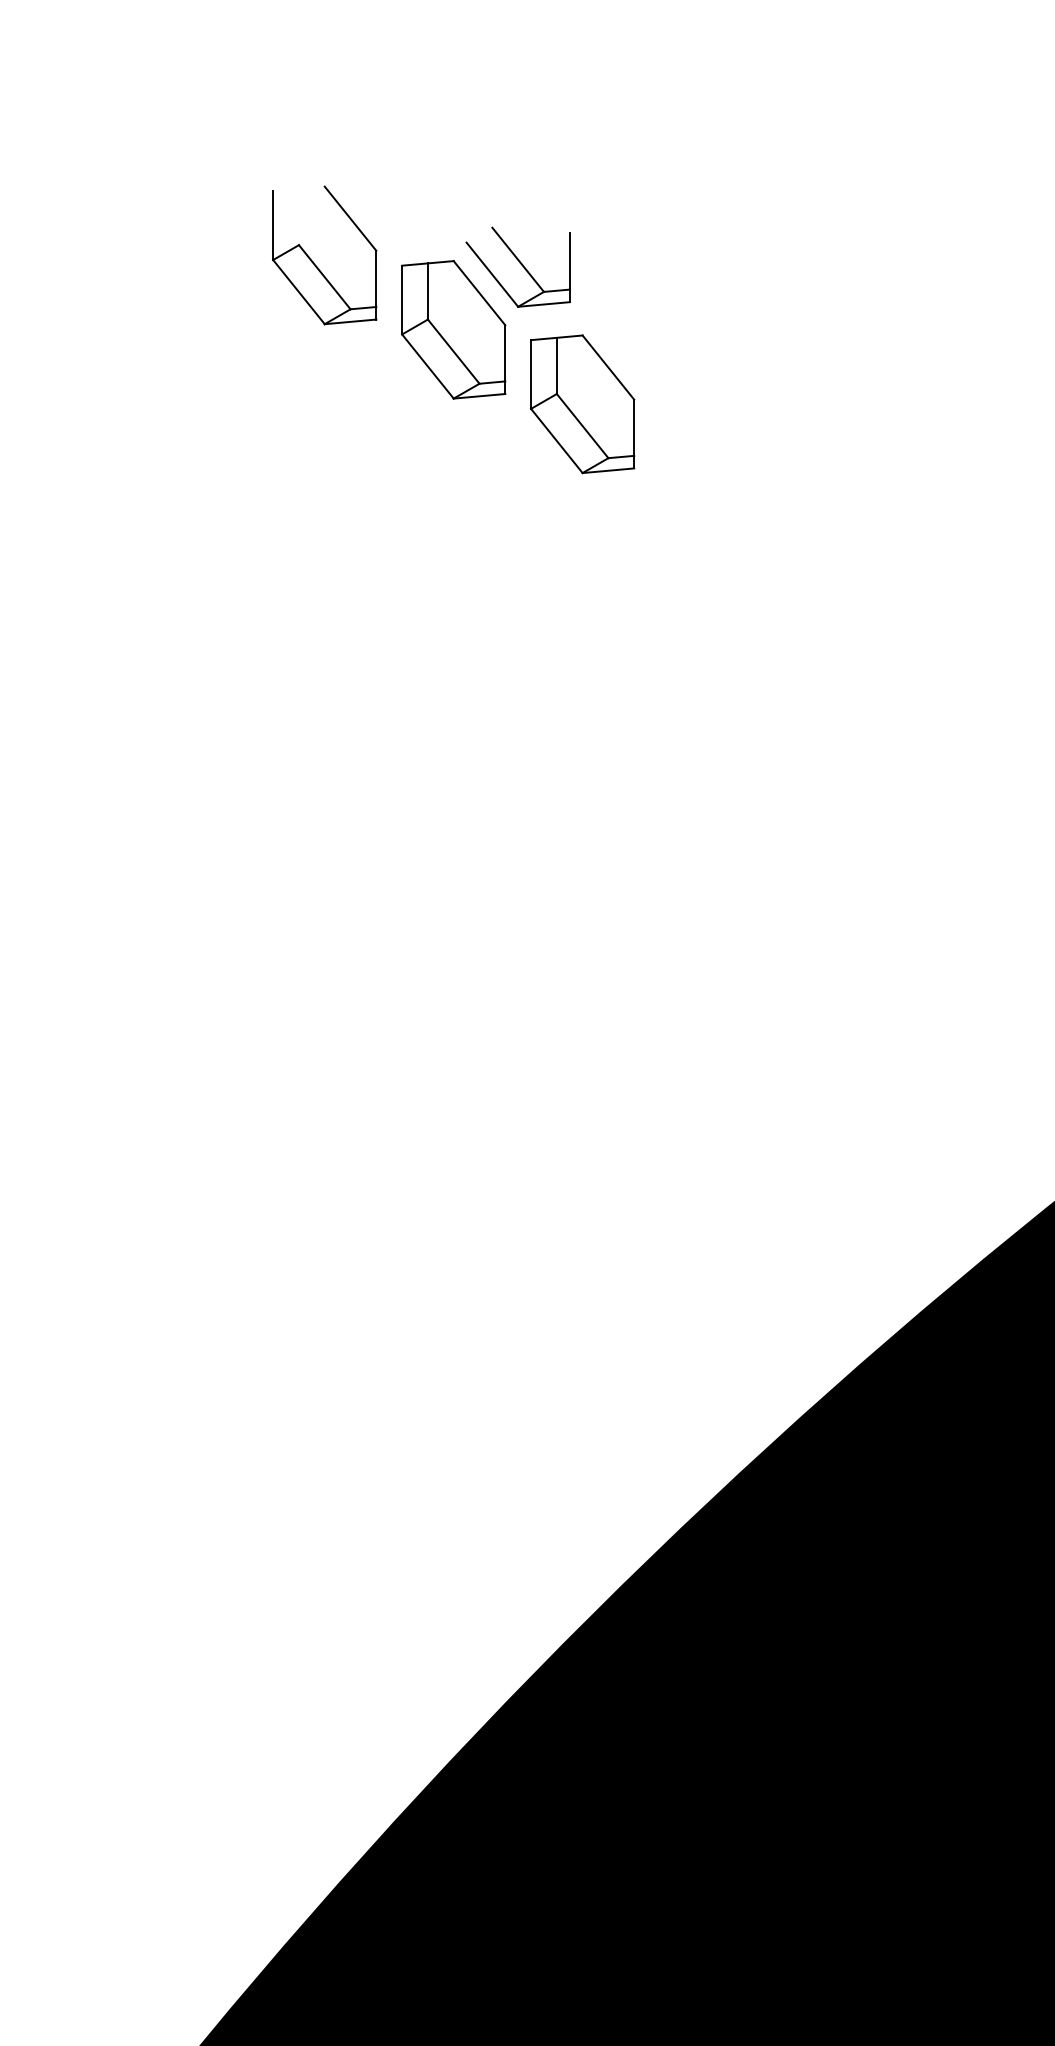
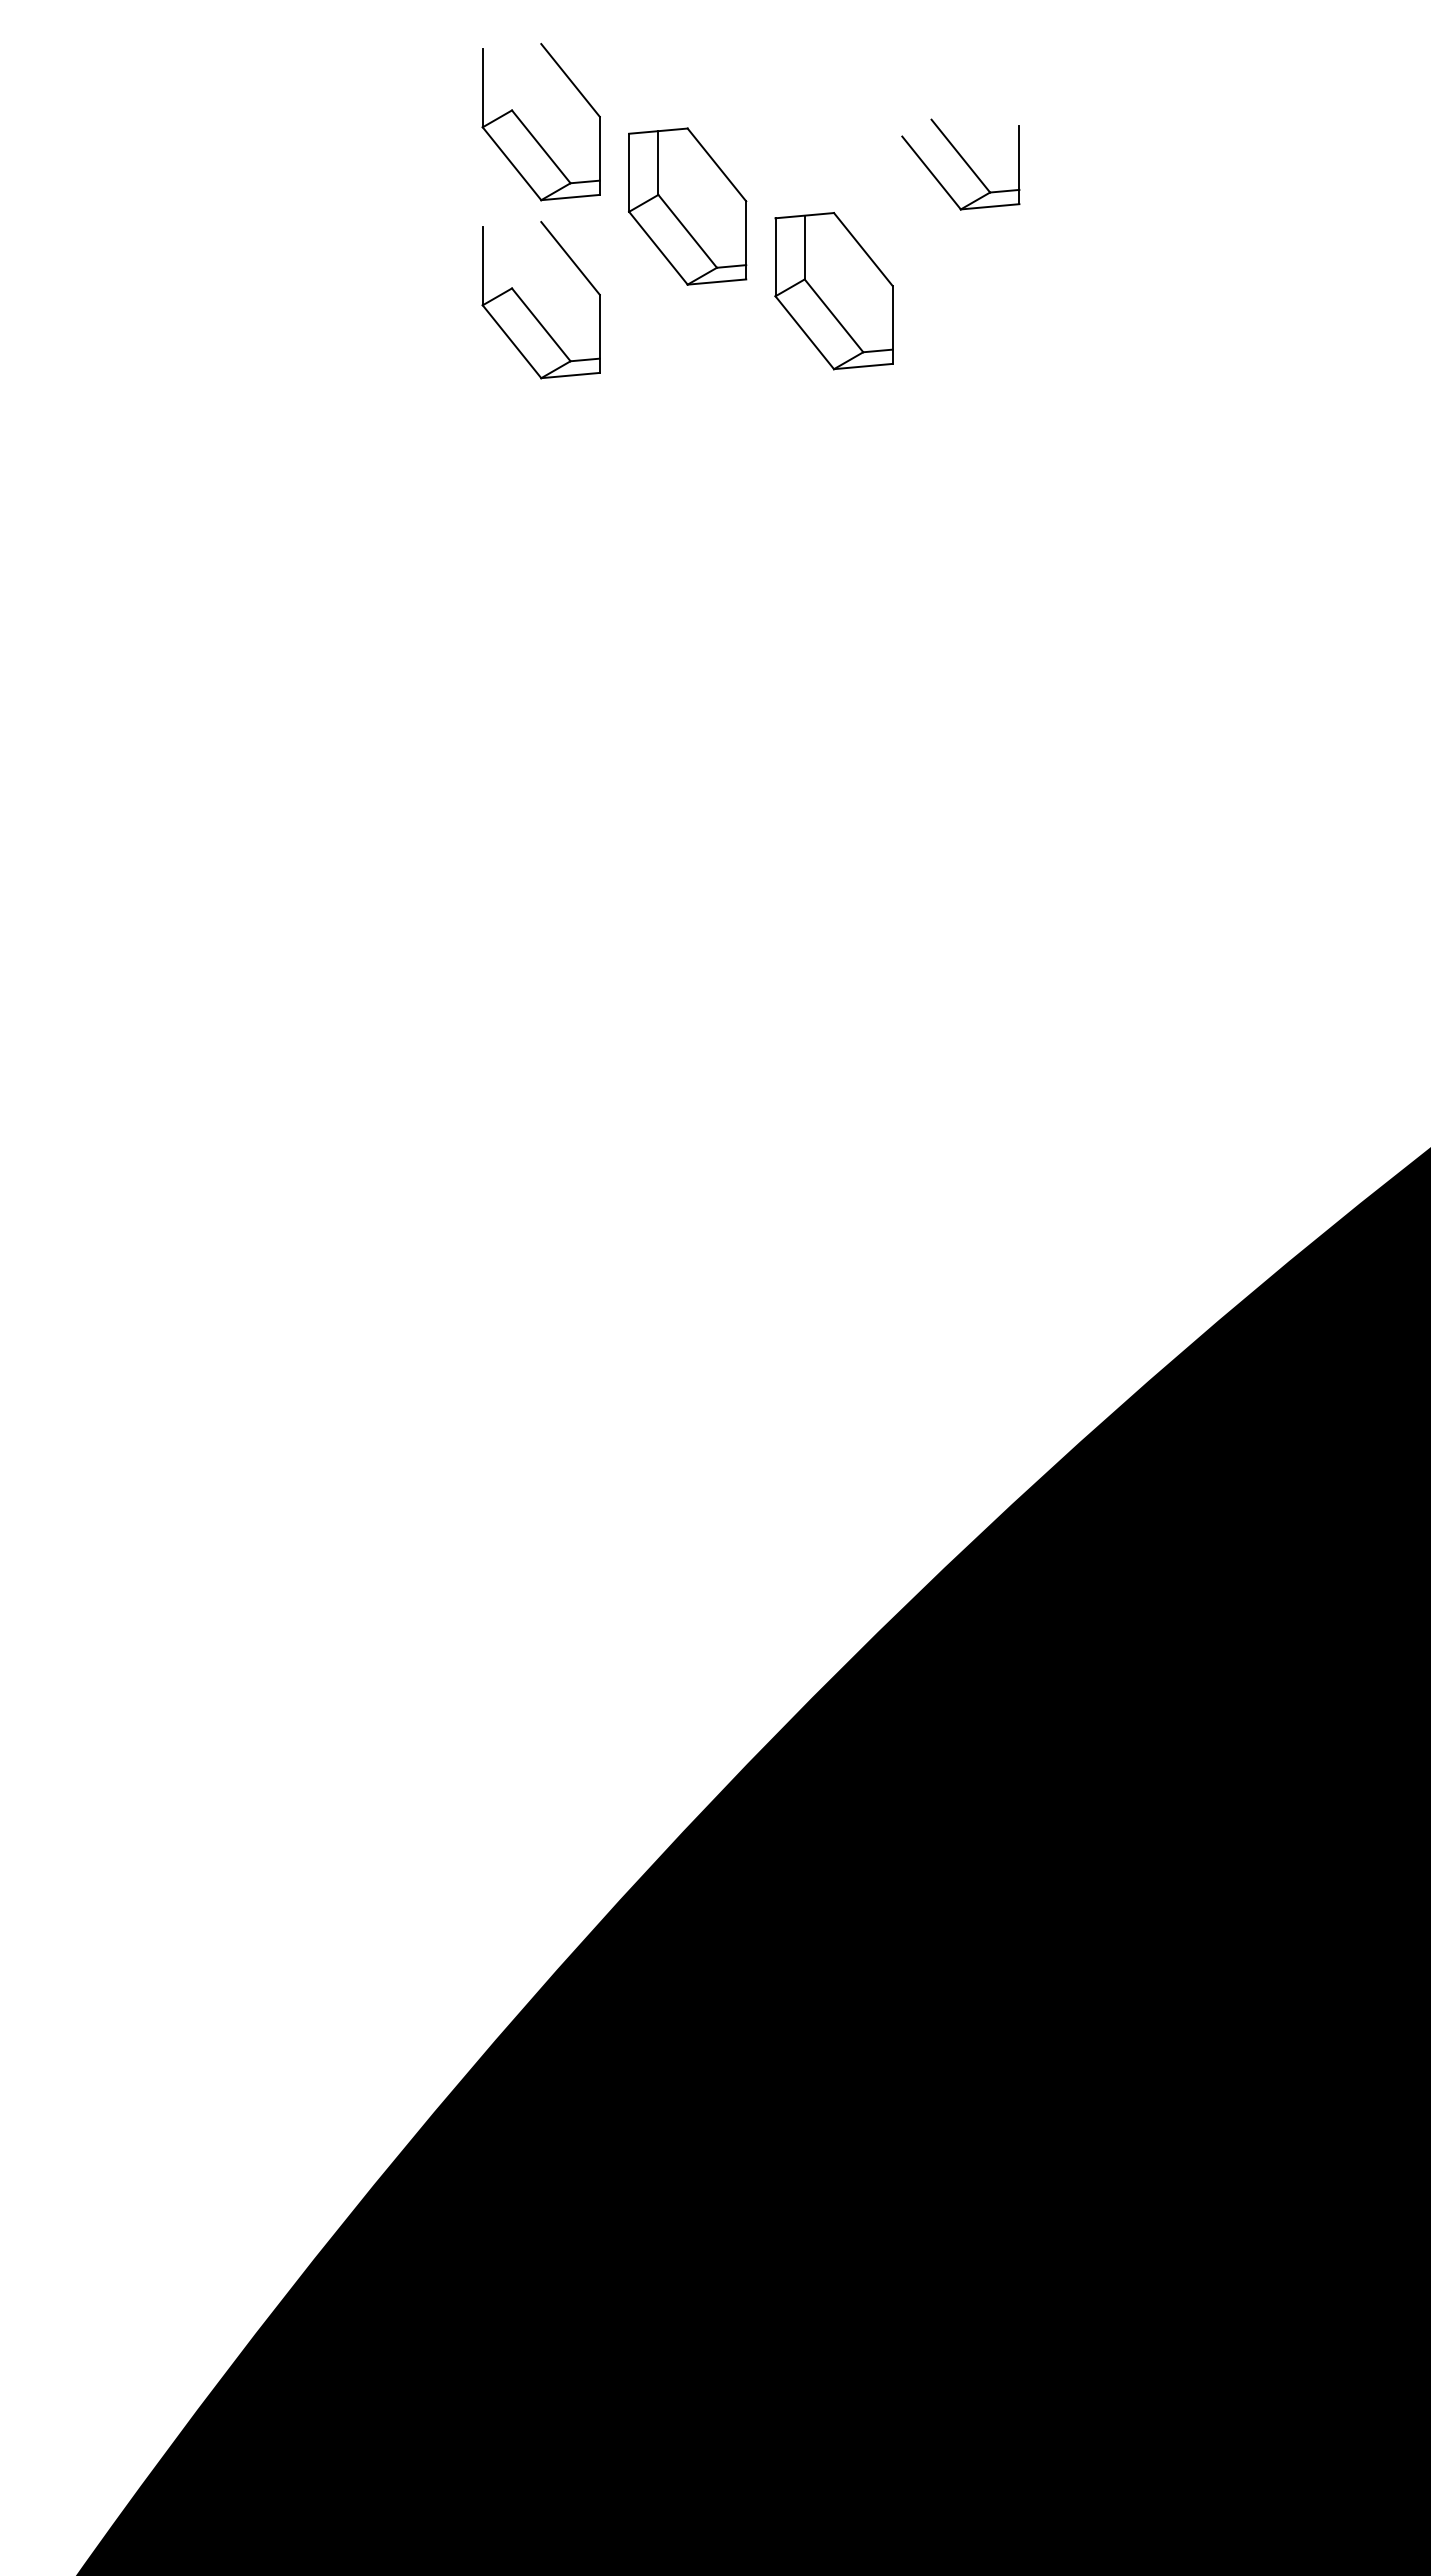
part: (517, 267) -> (960, 164), moved
part: (315, 420) -> (530, 309), added

